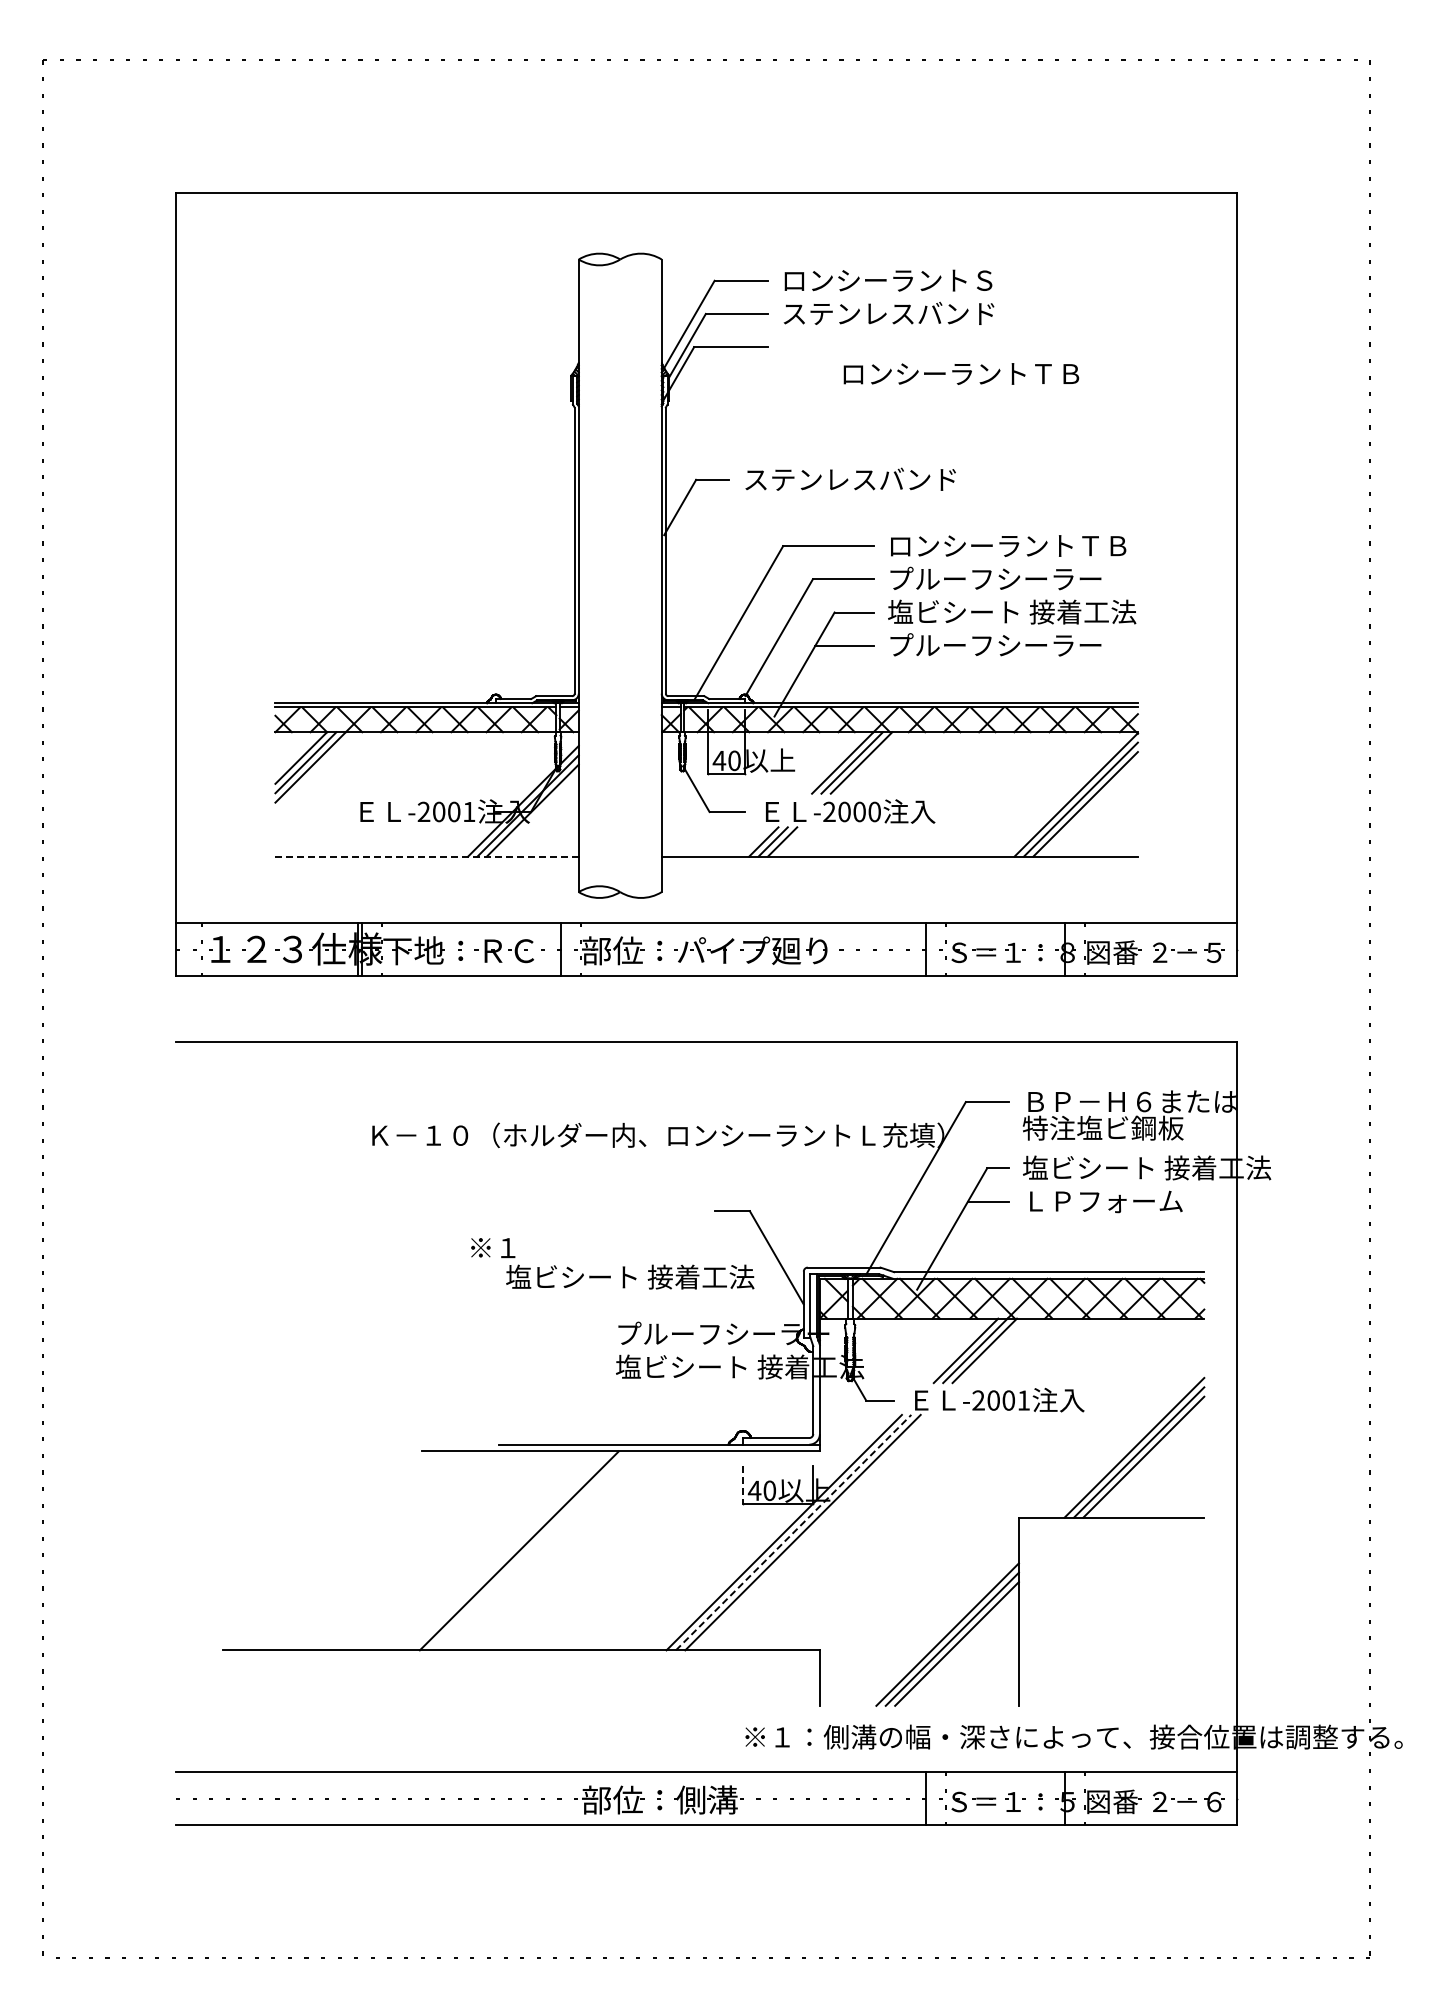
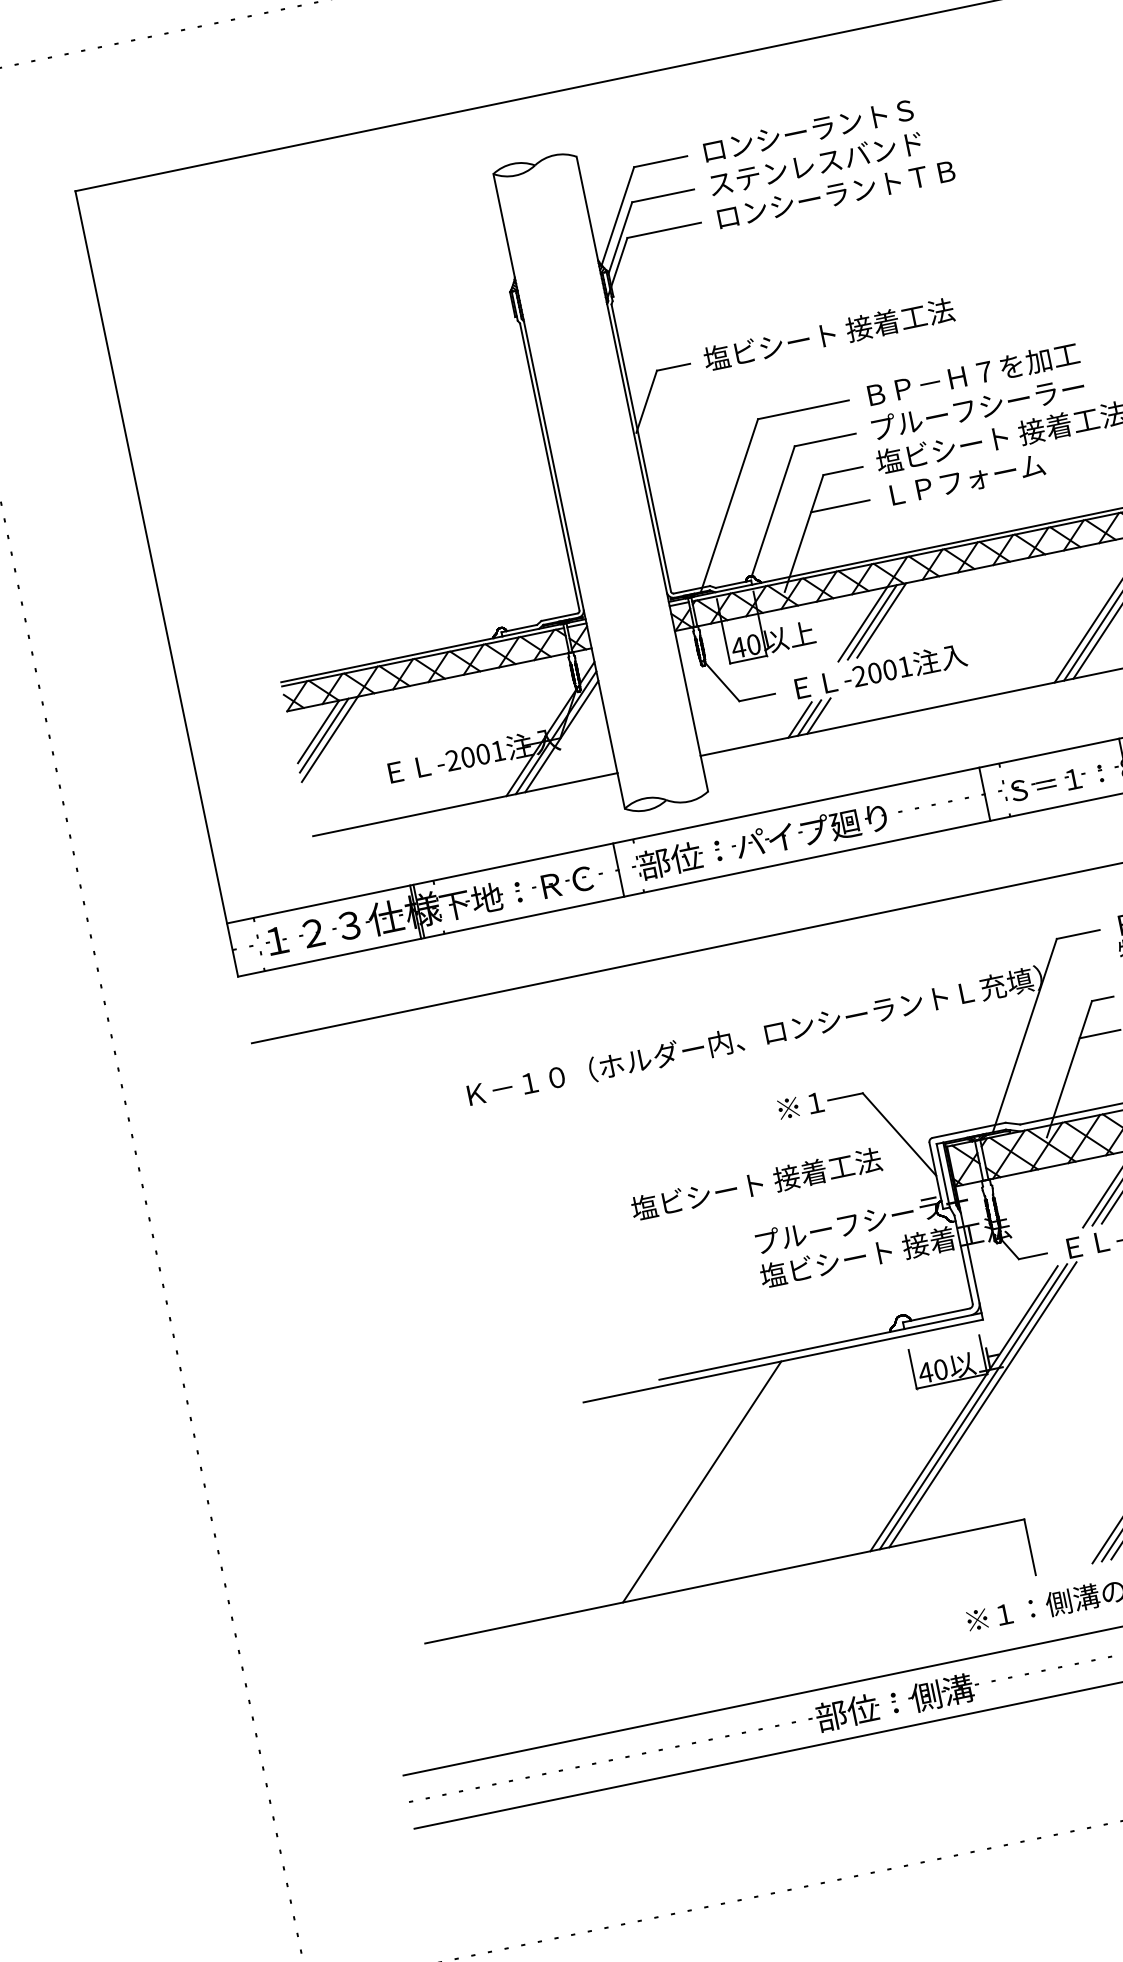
text: (961, 373) -> (836, 194), moved
text: (867, 479) -> (828, 334), ステンレスバンド -> 塩ビシート 接着工法
text: (1008, 545) -> (983, 371), ロンシーラントＴＢ -> ＢＰ－Ｈ７を加工
text: (995, 645) -> (991, 474), プルーフシーラー -> ＬＰフォーム
text: (874, 811) -> (904, 666), -2000 -> -2001
line: (427, 856) -> (465, 804), dashed -> solid
text: (493, 1248) -> (801, 1106), moved
line: (742, 1485) -> (912, 1370), dashed -> solid
line: (793, 1532) -> (973, 1406), dashed -> solid

